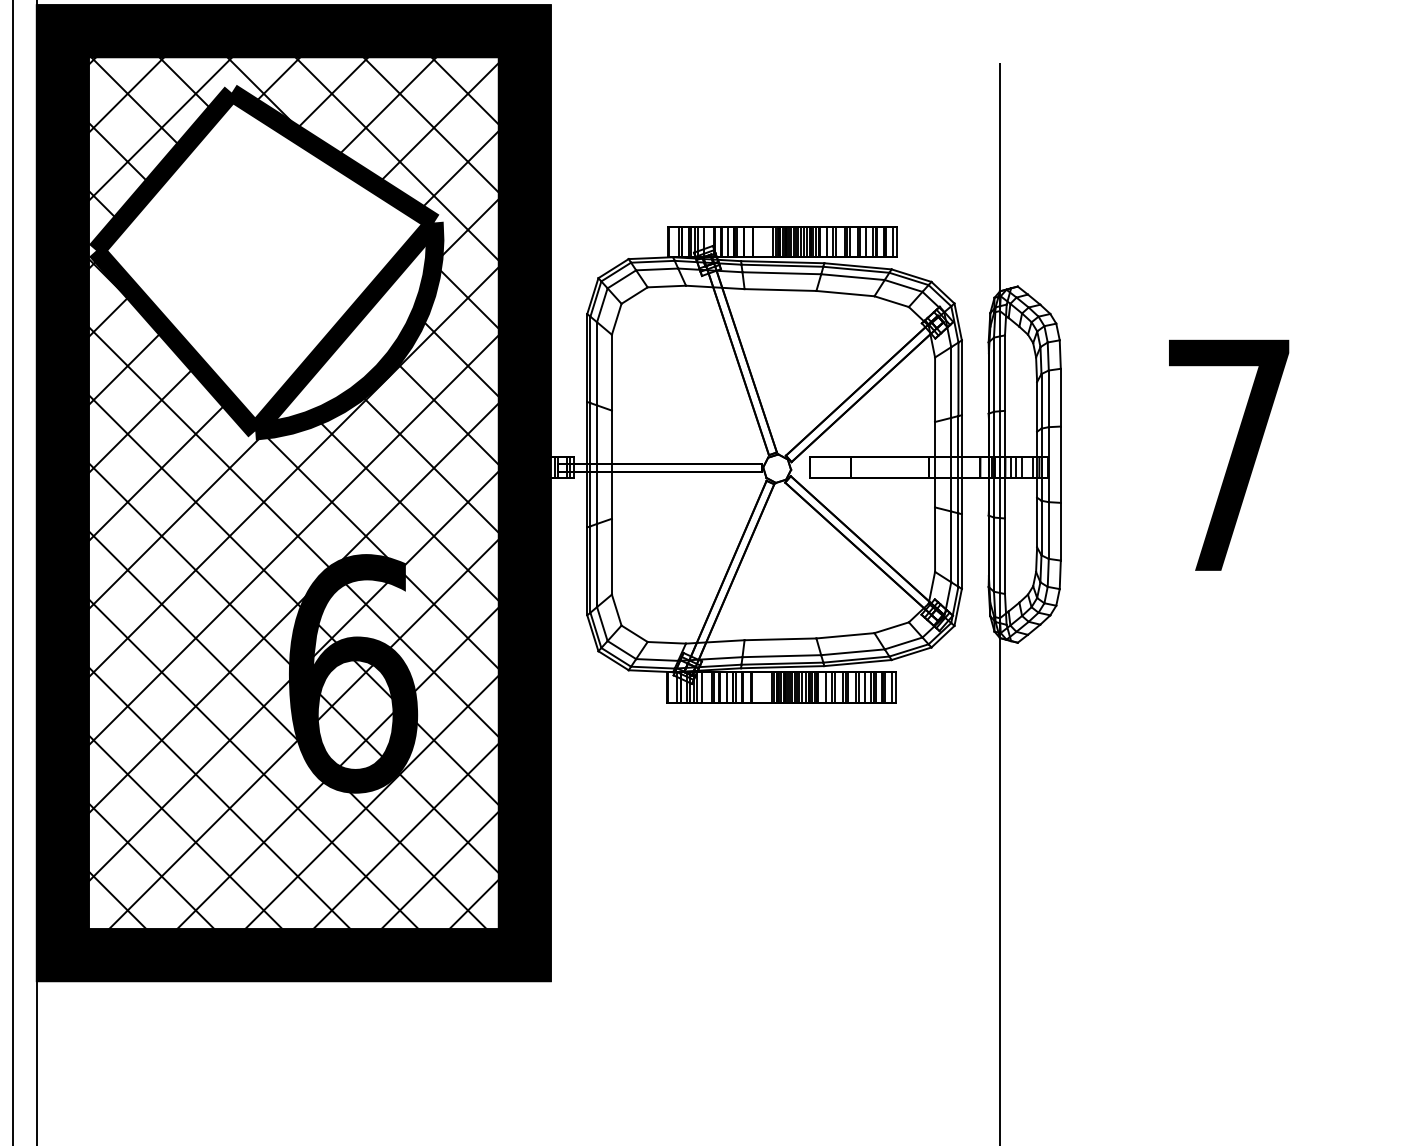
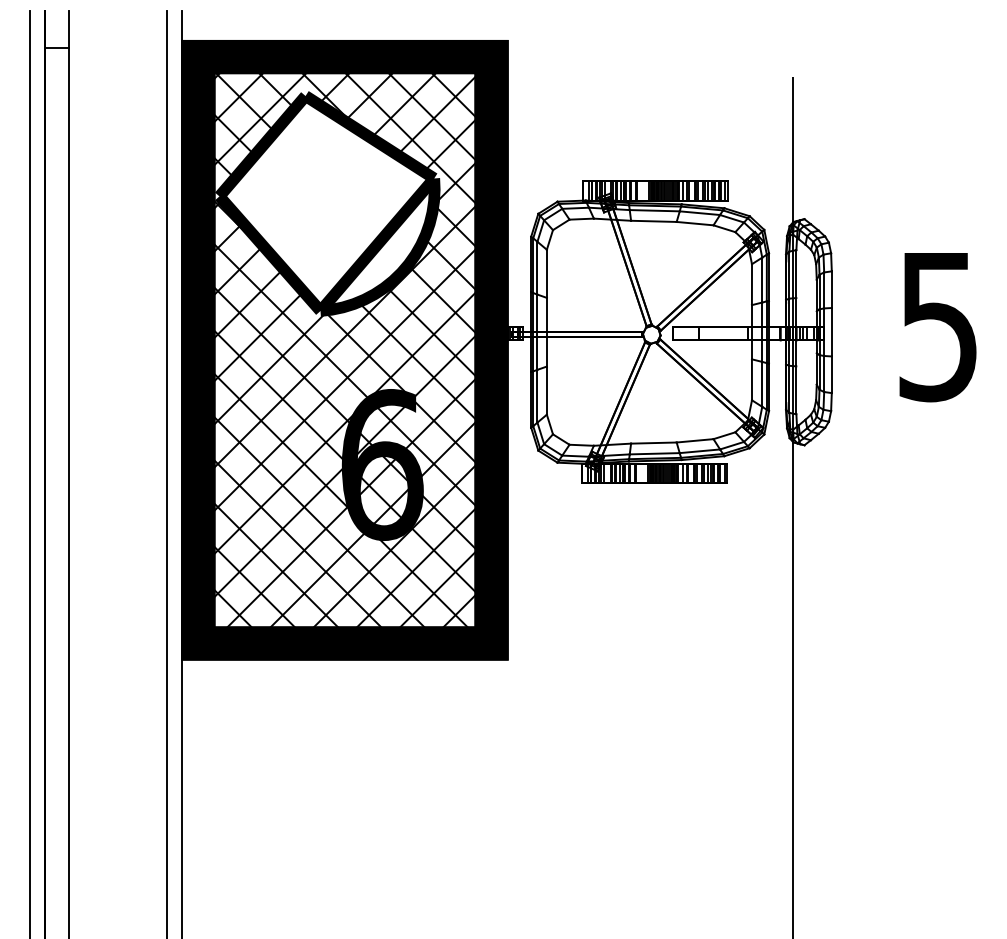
text: (1227, 457) -> (937, 327), 7 -> 5

